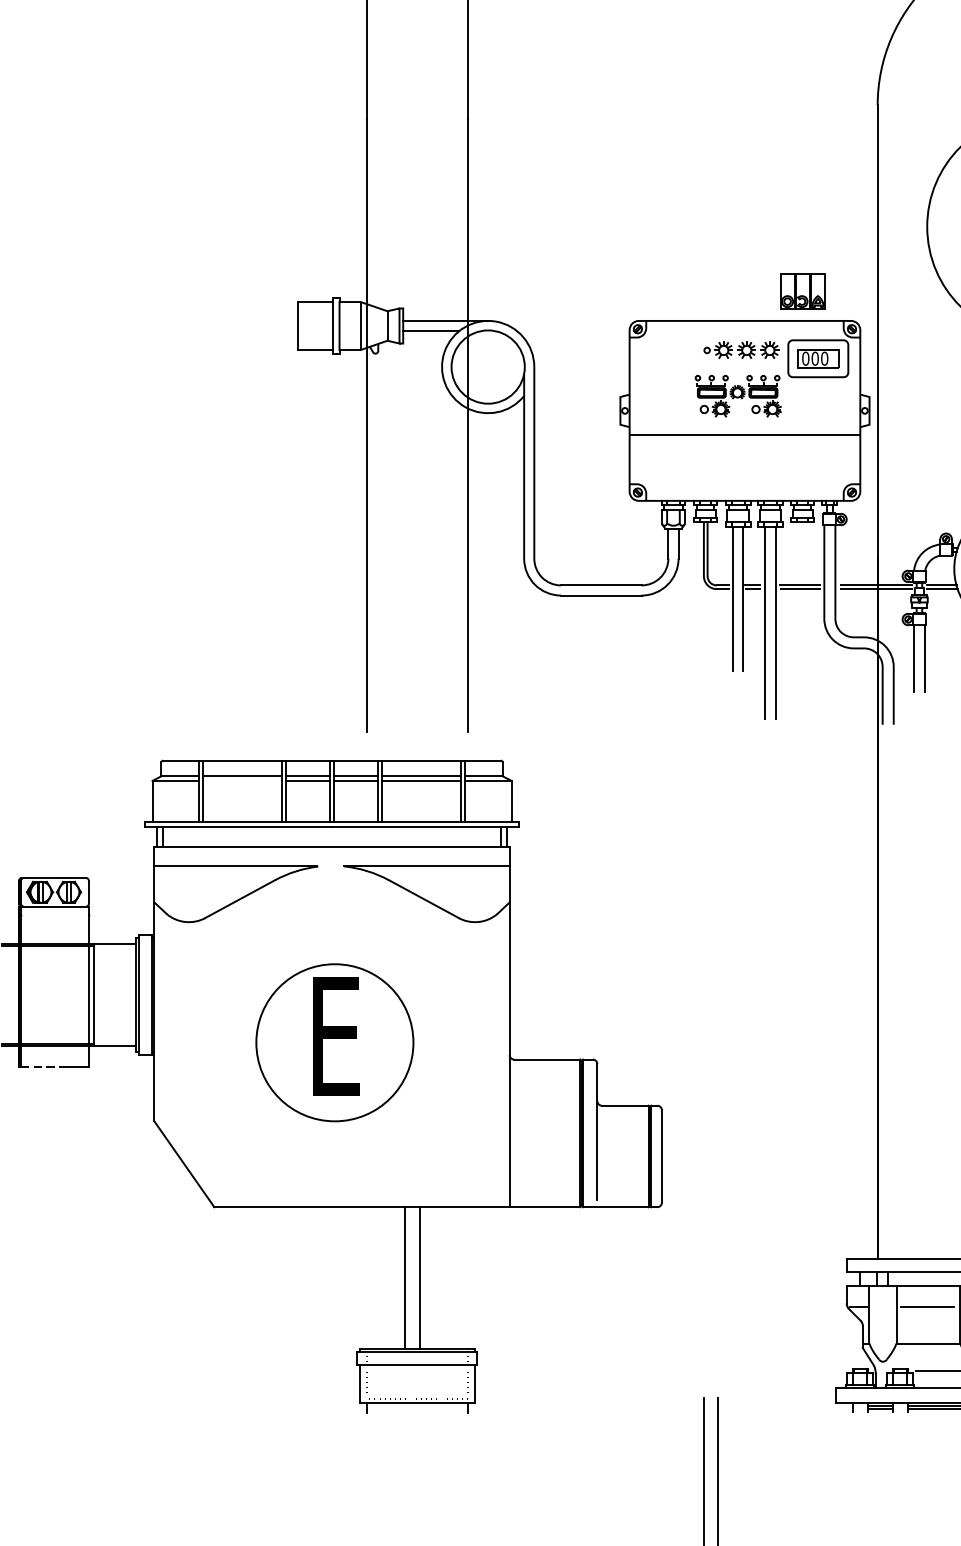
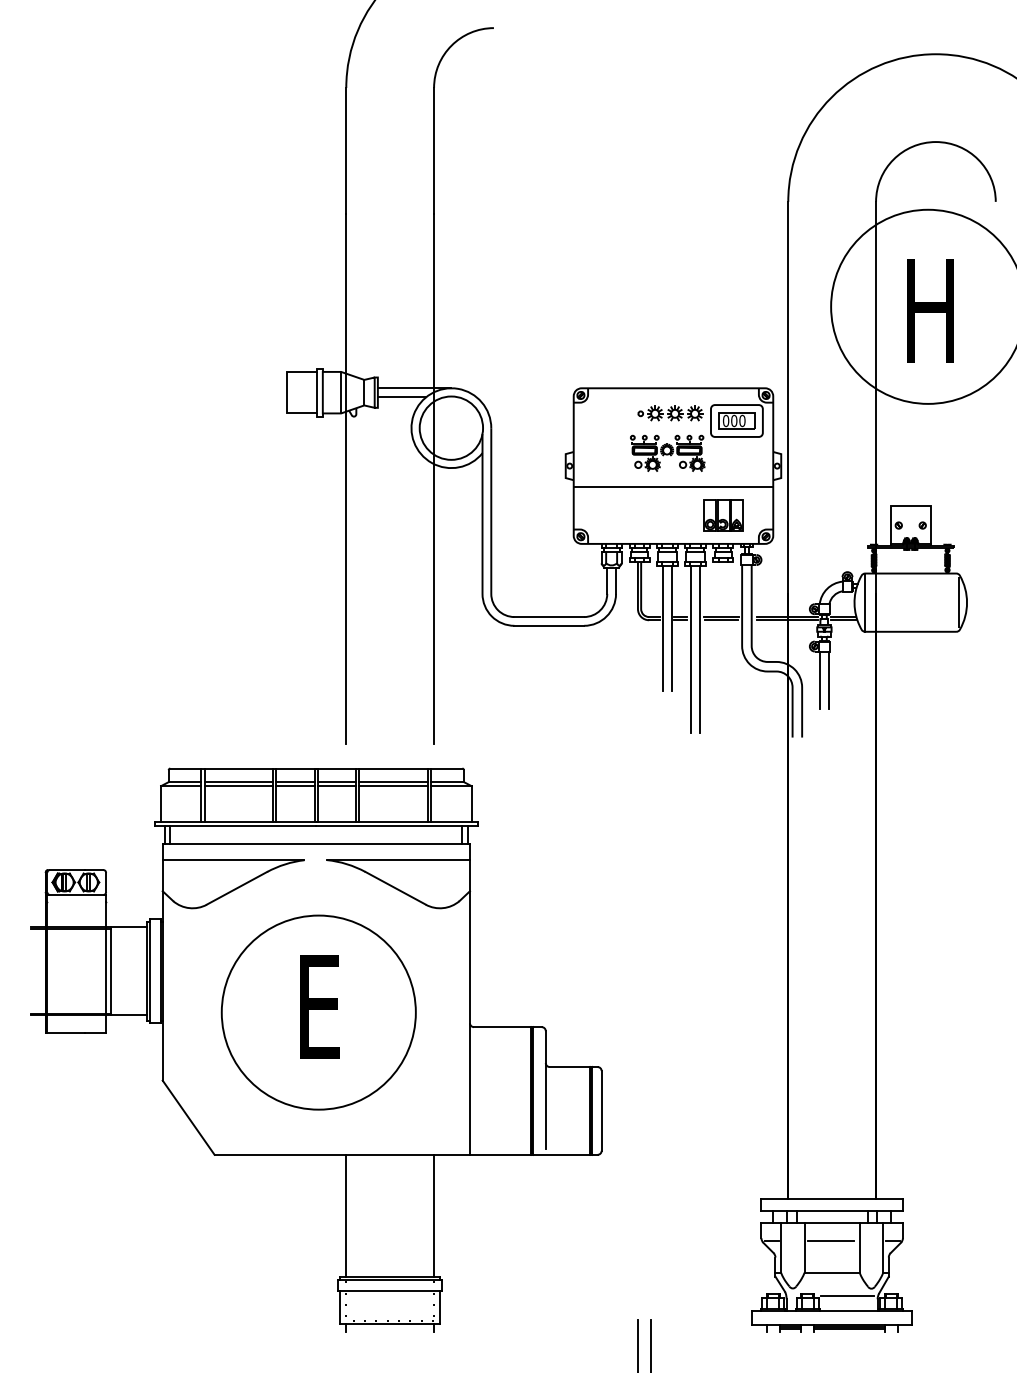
part: (802, 291) -> (723, 515), moved
line: (242, 781) -> (238, 786), added
circle: (334, 1042) -> (318, 1012), size x1.43
line: (43, 1066) -> (66, 1033), dashed -> solid
line: (405, 1277) -> (346, 1215), moved
line: (420, 1277) -> (434, 1215), moved

